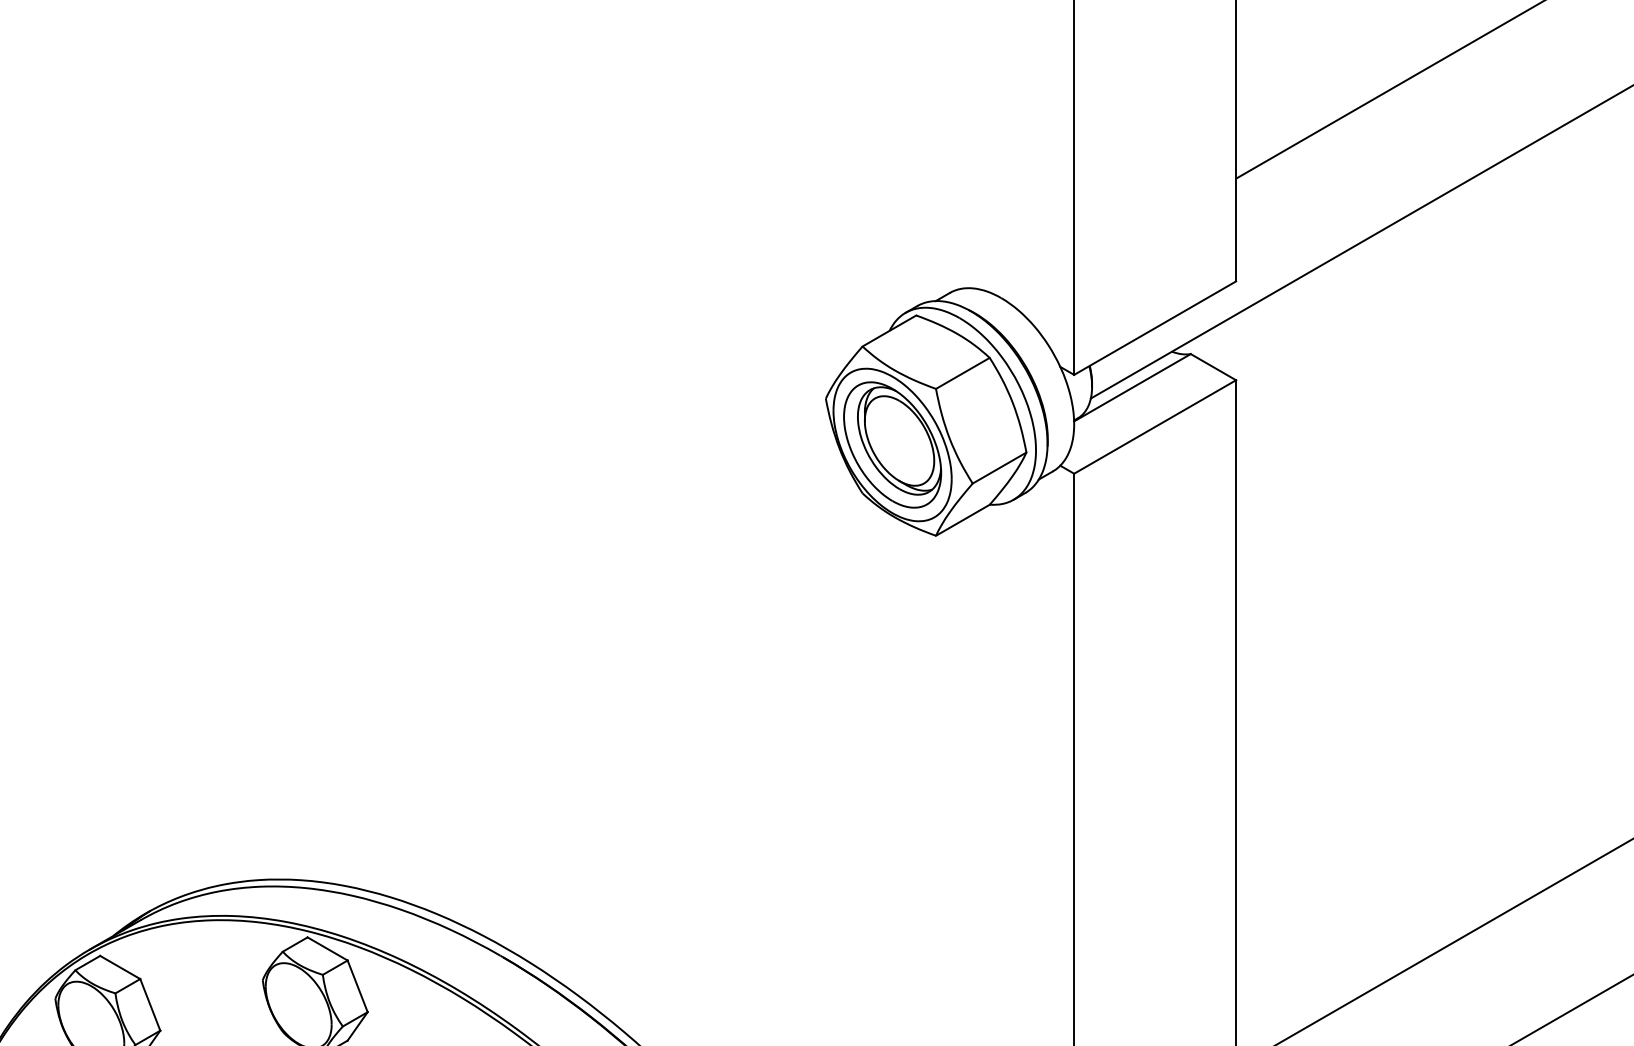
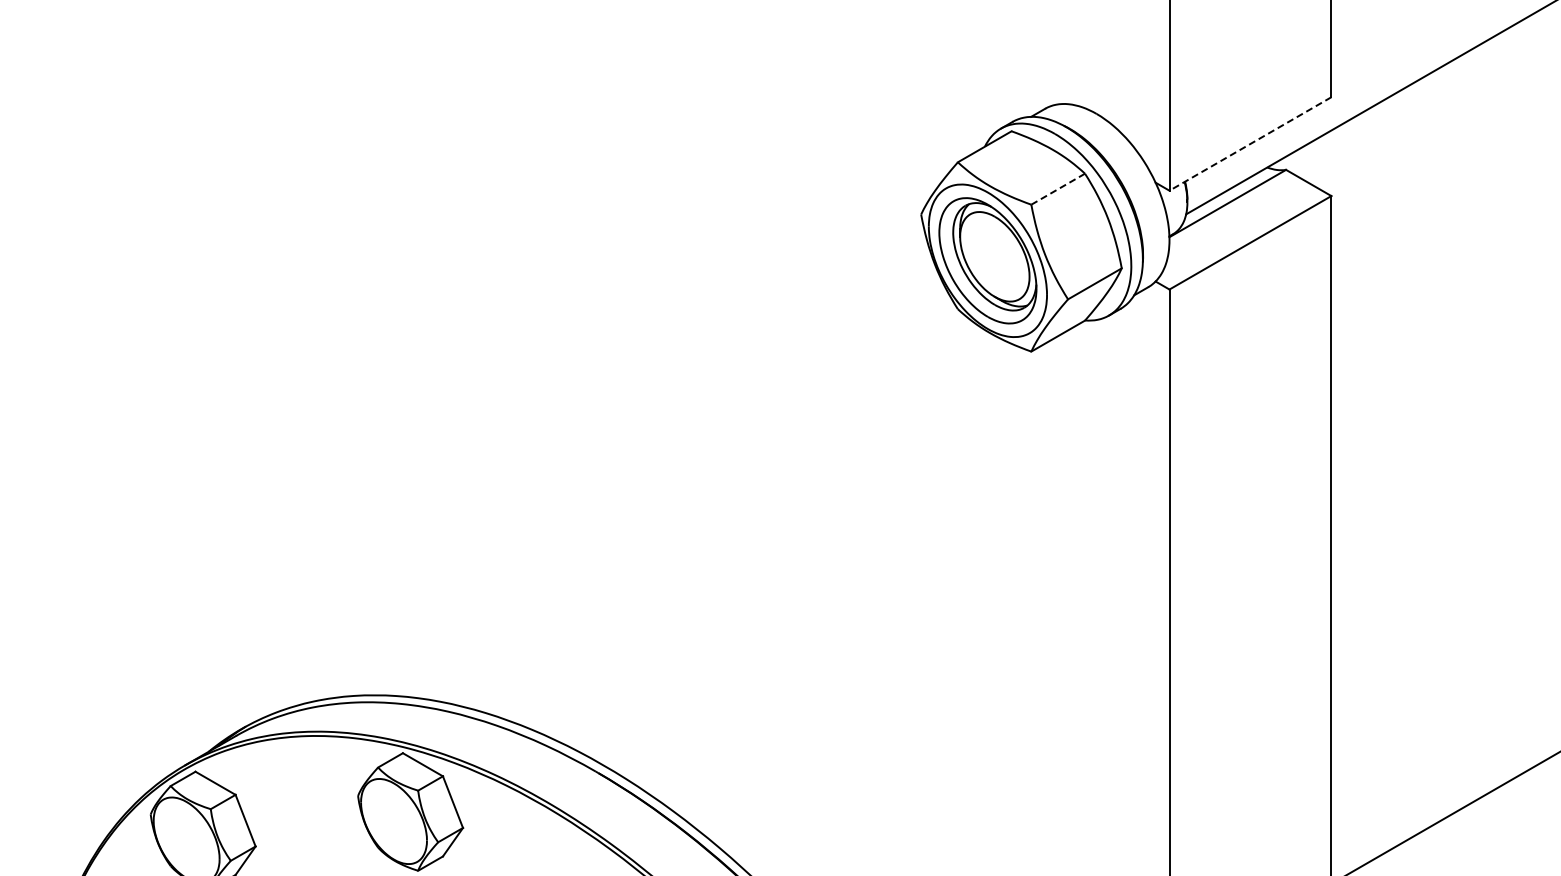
line: (1154, 328) -> (1249, 144), solid -> dashed
line: (962, 373) -> (1057, 189), solid -> dashed

